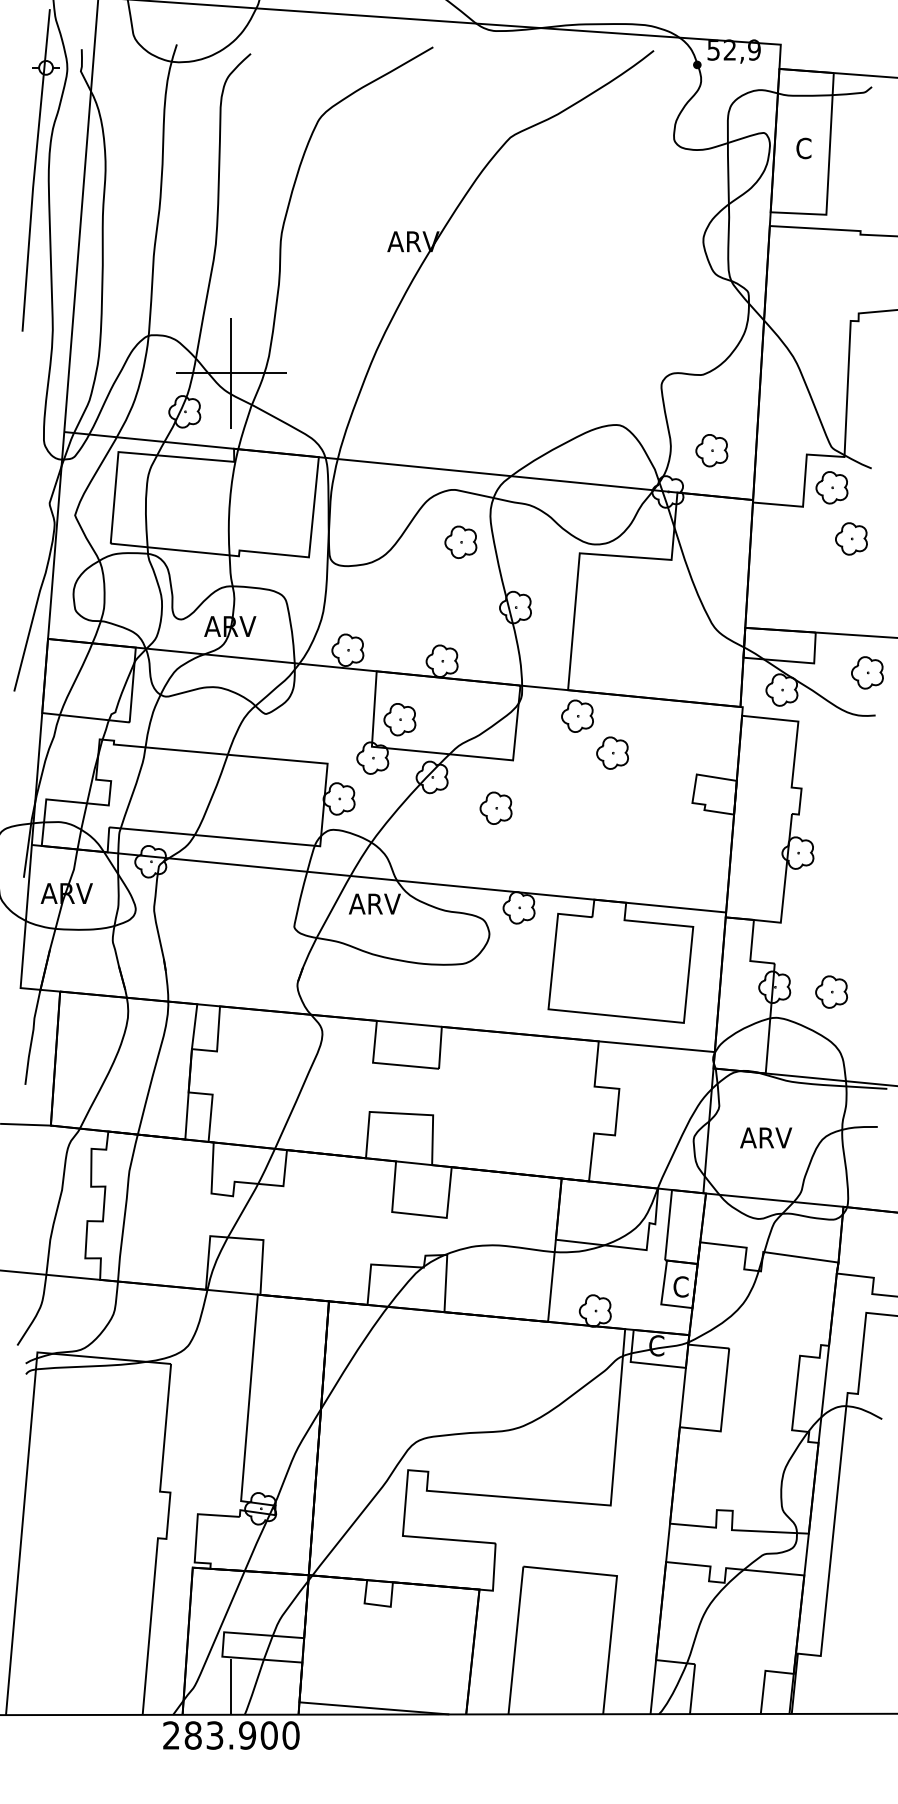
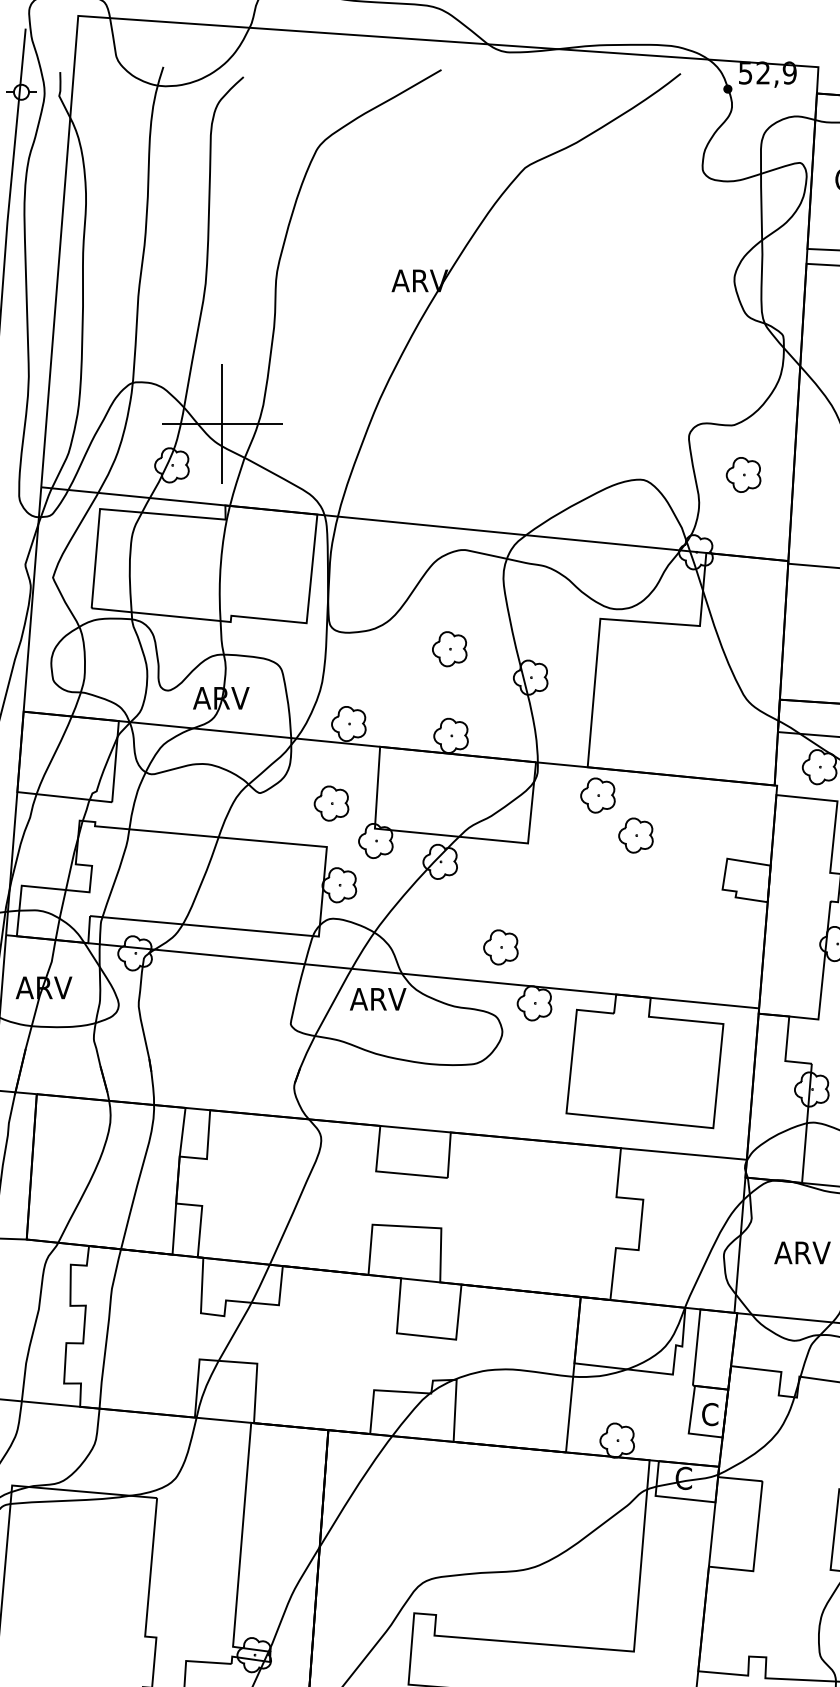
part: (711, 450) -> (743, 474), moved
part: (460, 541) -> (449, 648), moved
part: (399, 719) -> (331, 803), moved
part: (495, 807) -> (500, 946), moved

